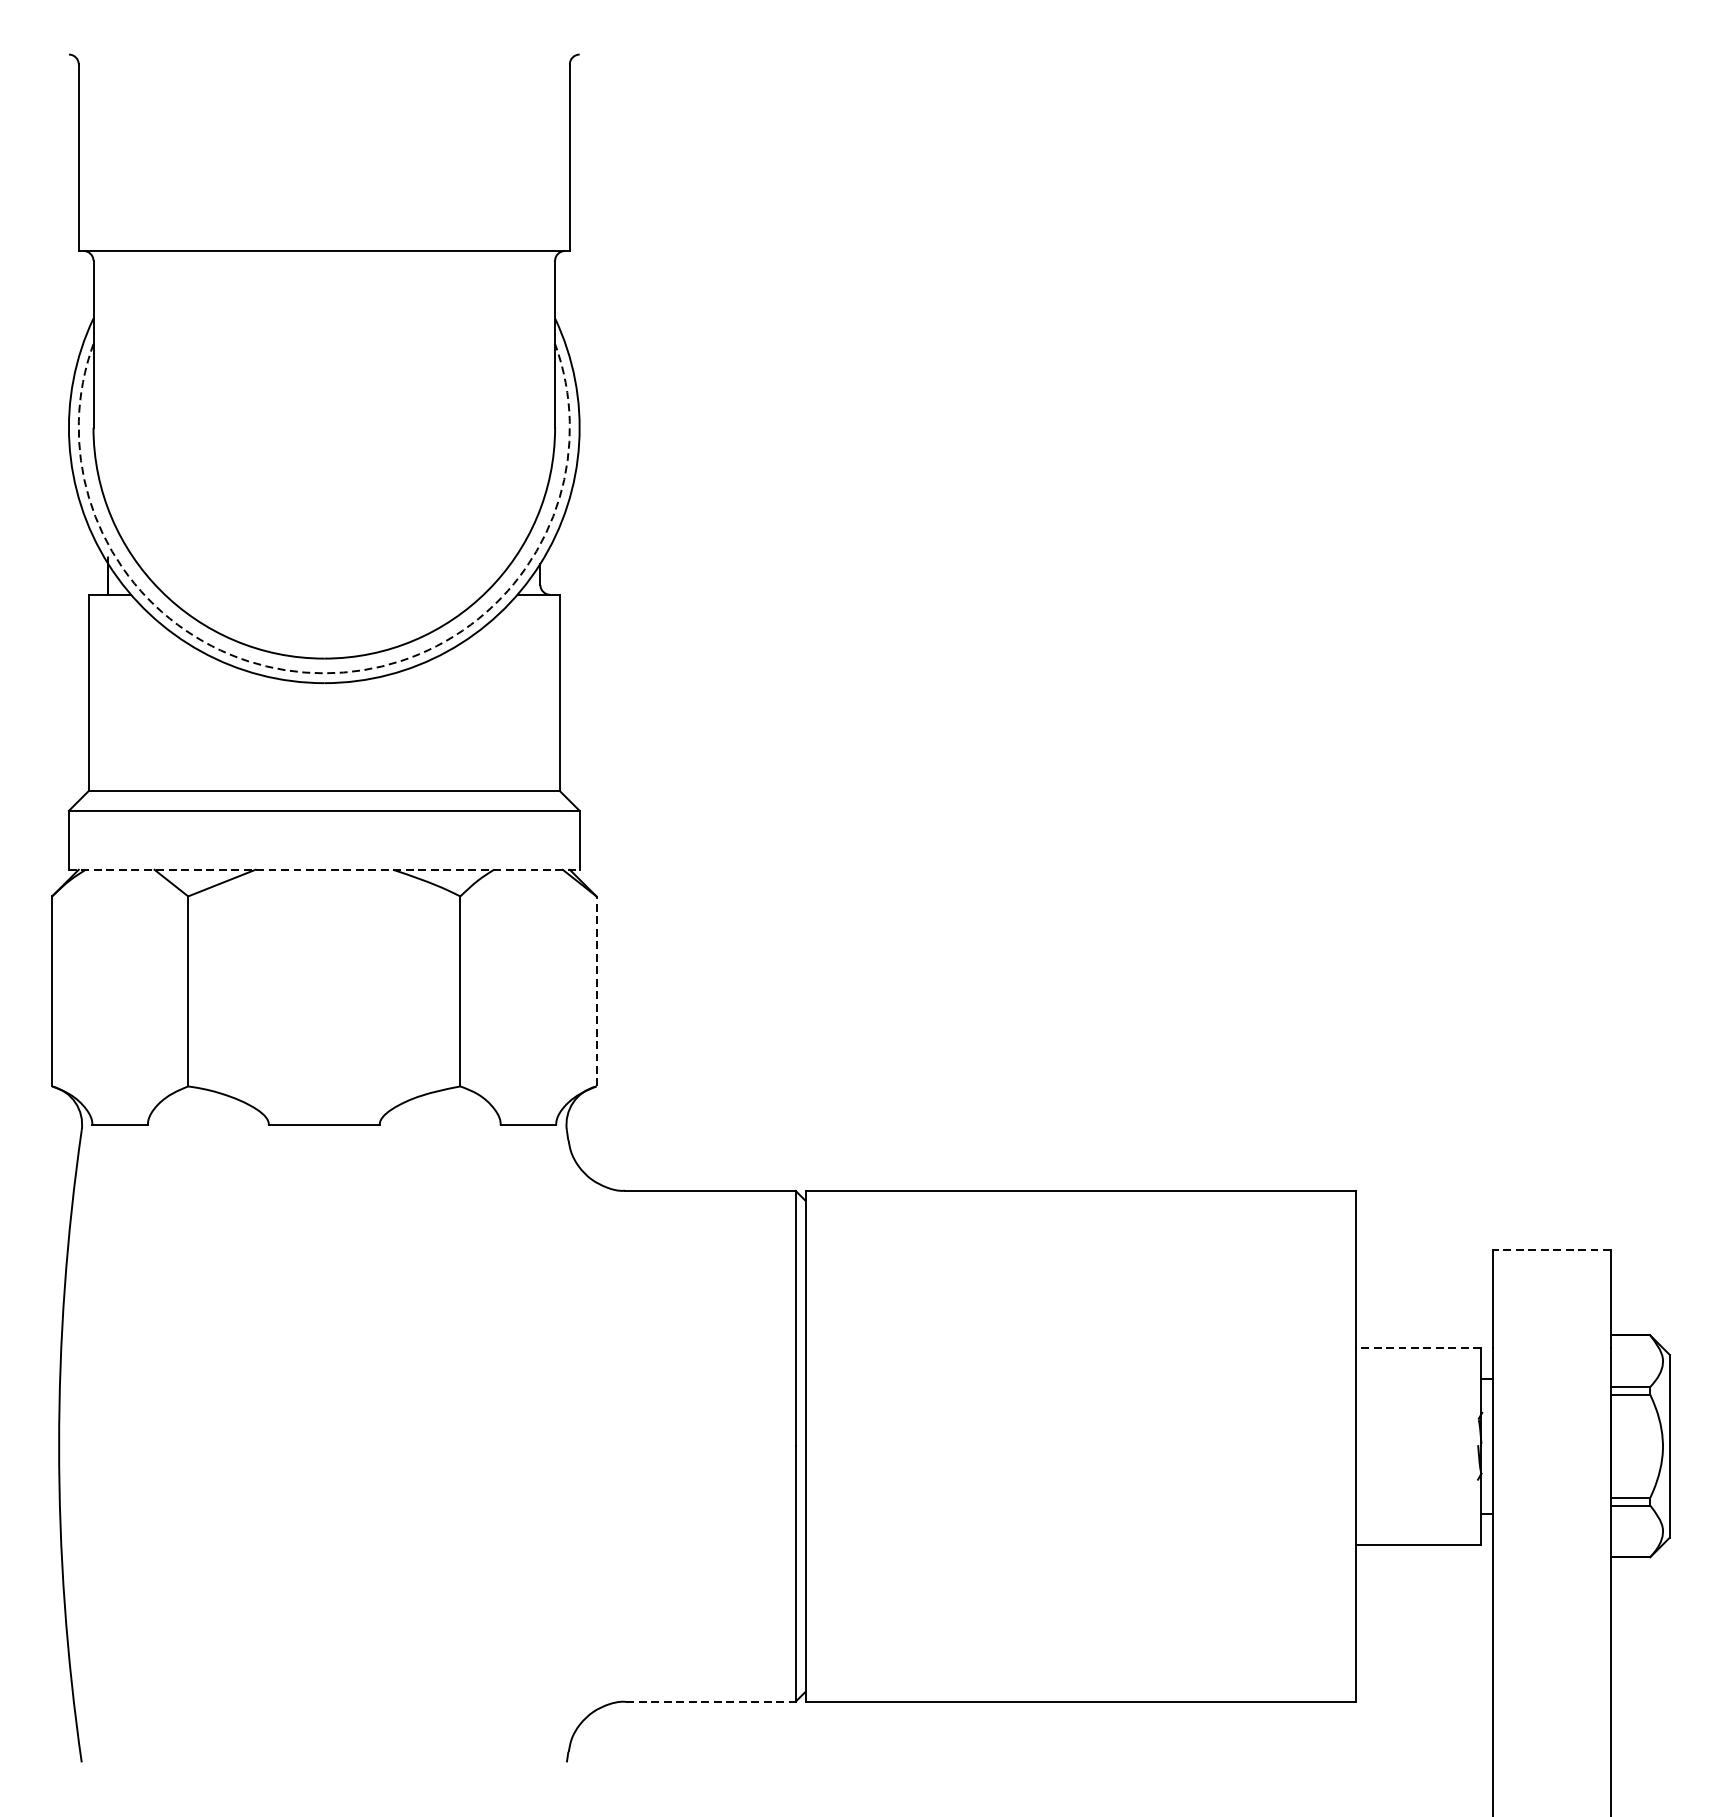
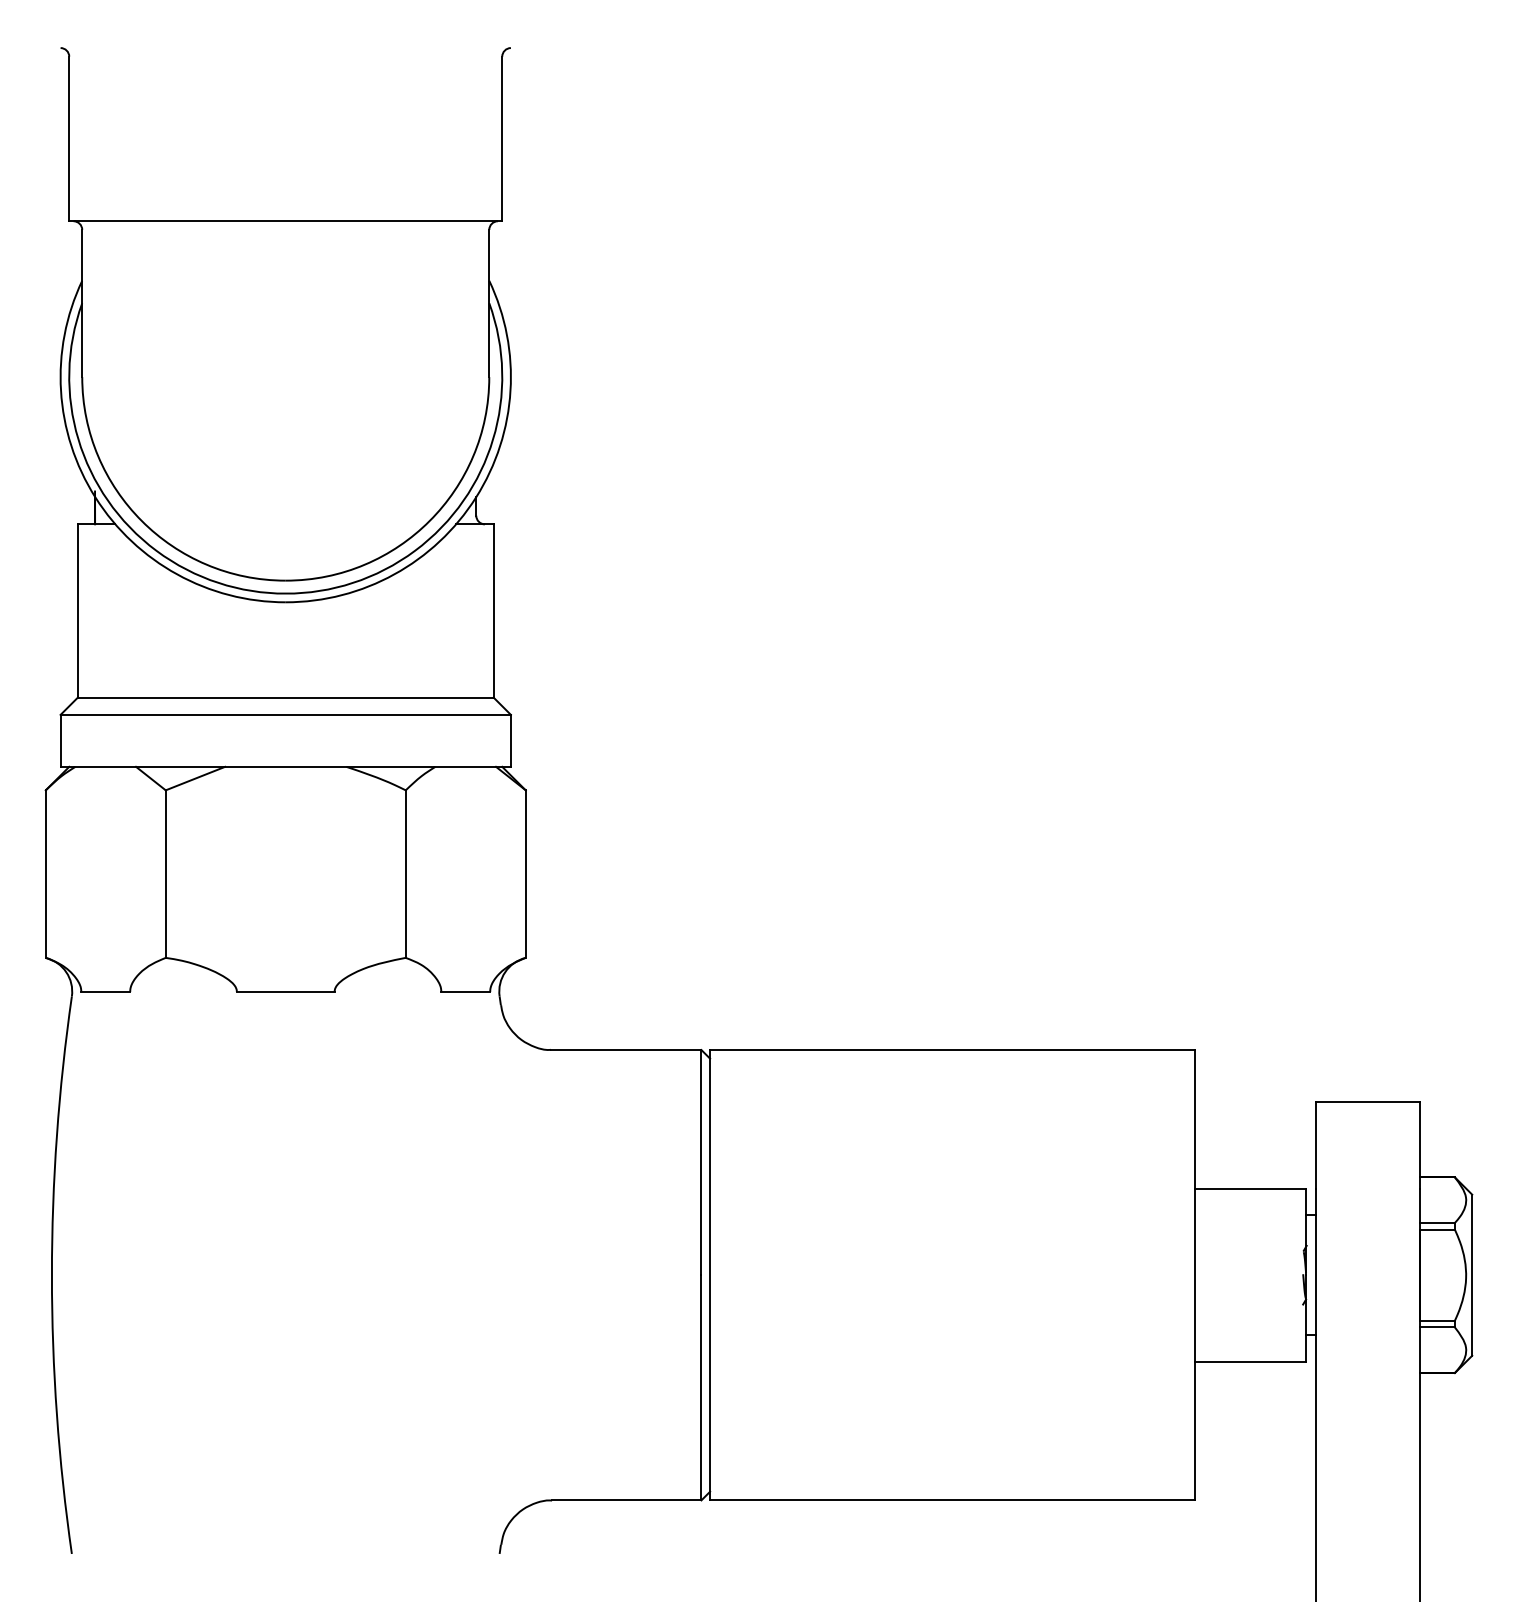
arc: (324, 673) -> (285, 593), dashed -> solid
line: (325, 869) -> (286, 766), dashed -> solid
line: (596, 991) -> (525, 874), dashed -> solid
line: (1552, 1250) -> (1368, 1102), dashed -> solid
line: (1418, 1347) -> (1250, 1188), dashed -> solid
line: (710, 1701) -> (626, 1500), dashed -> solid

